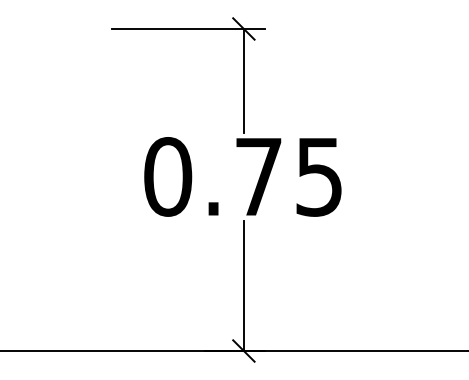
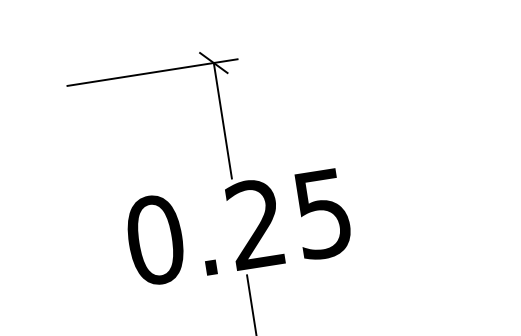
text: (258, 176) -> (255, 223), 0.75 -> 0.25

